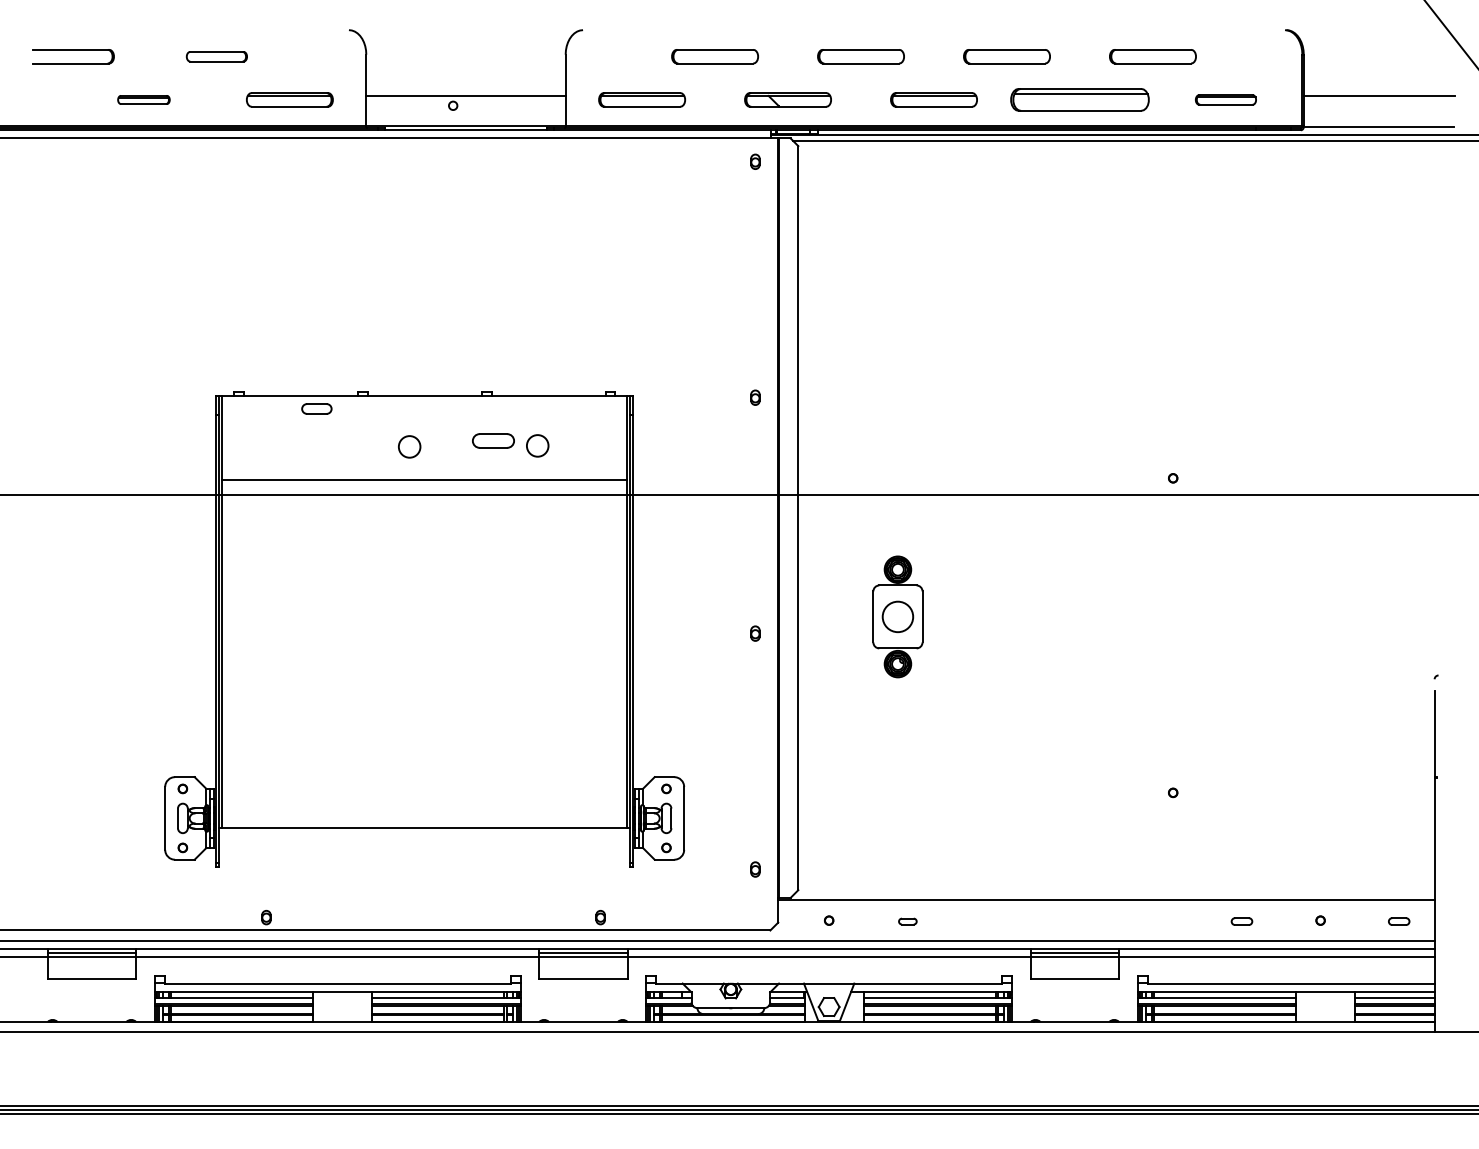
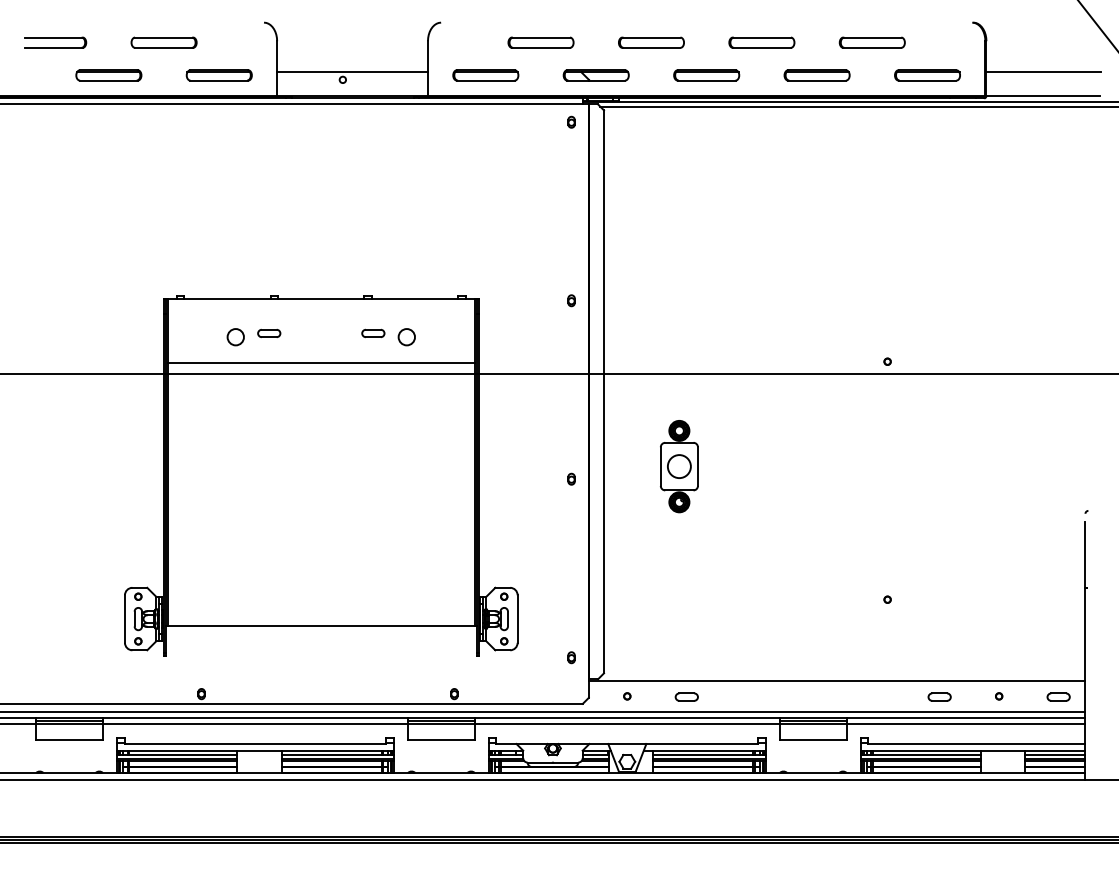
part: (216, 56) -> (163, 42), size x1.43
part: (143, 99) -> (108, 75), size x1.67
part: (1079, 99) -> (816, 75), size x0.62
part: (1225, 99) -> (927, 75), size x1.43
part: (316, 408) -> (268, 333), moved
part: (493, 440) -> (373, 333), size x0.71
circle: (409, 446) -> (235, 336), moved
part: (907, 921) -> (686, 697), size x1.67
part: (1241, 921) -> (939, 697), size x1.43
part: (1398, 921) -> (1058, 697), size x1.43

